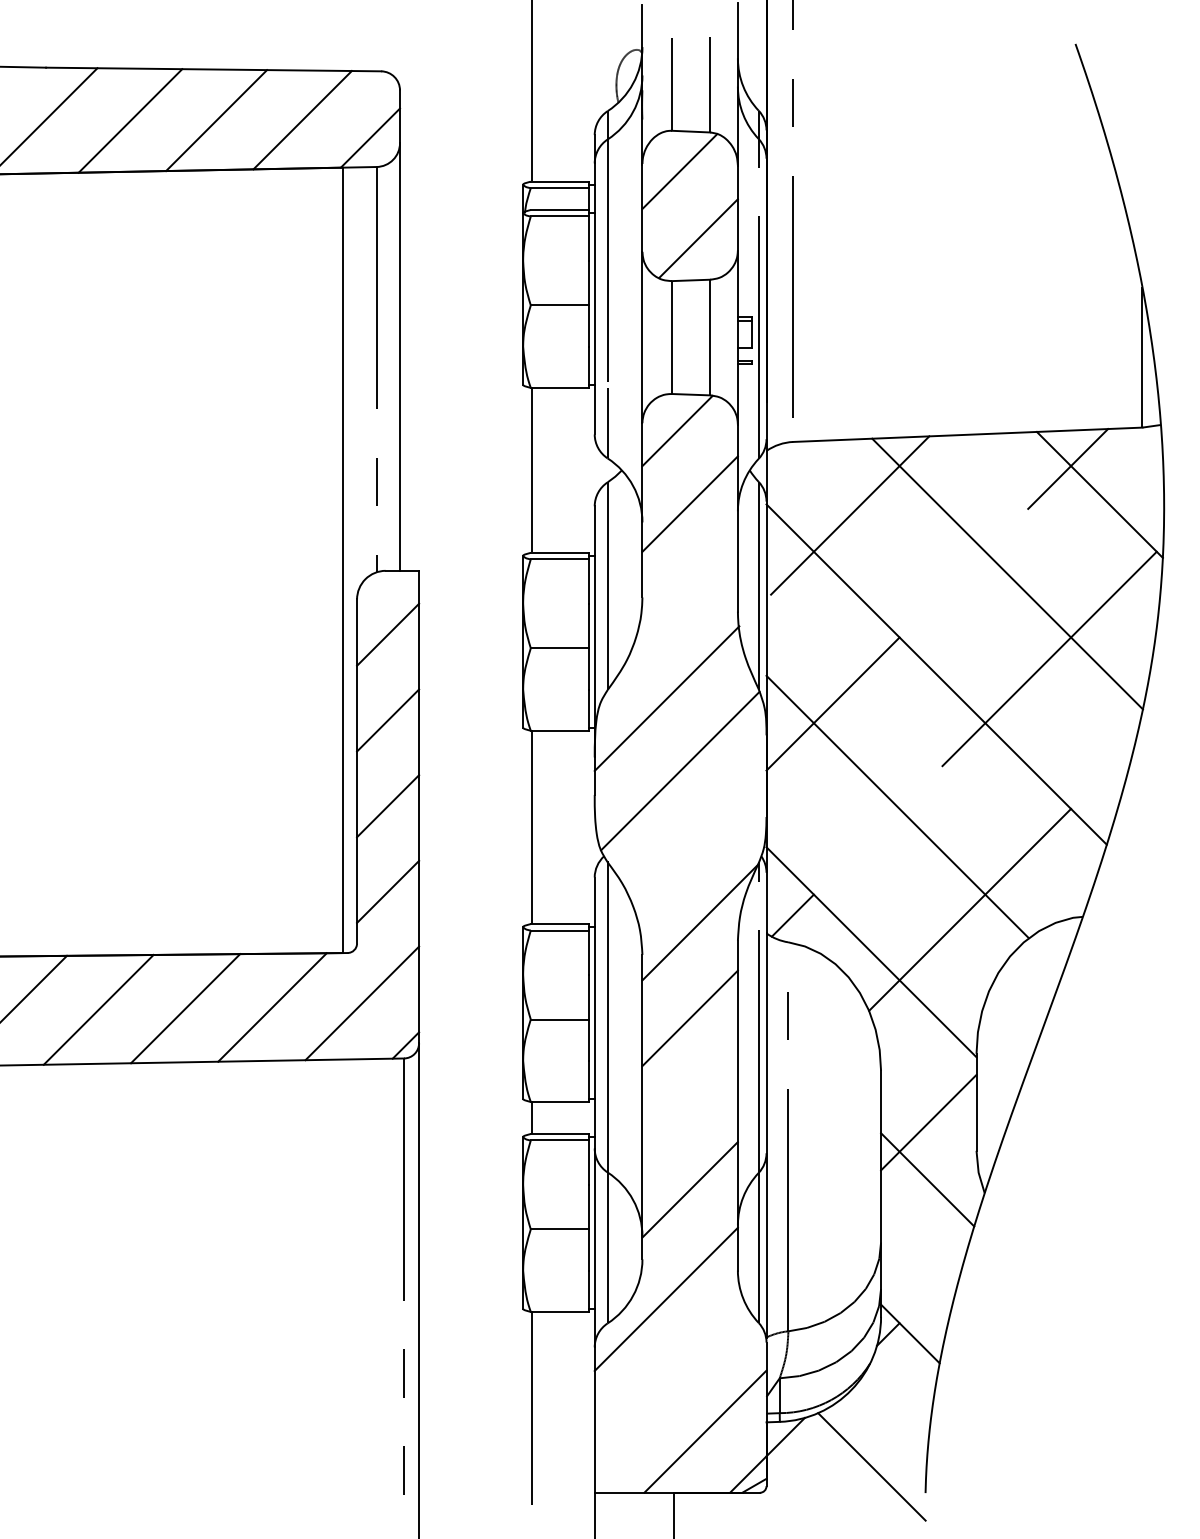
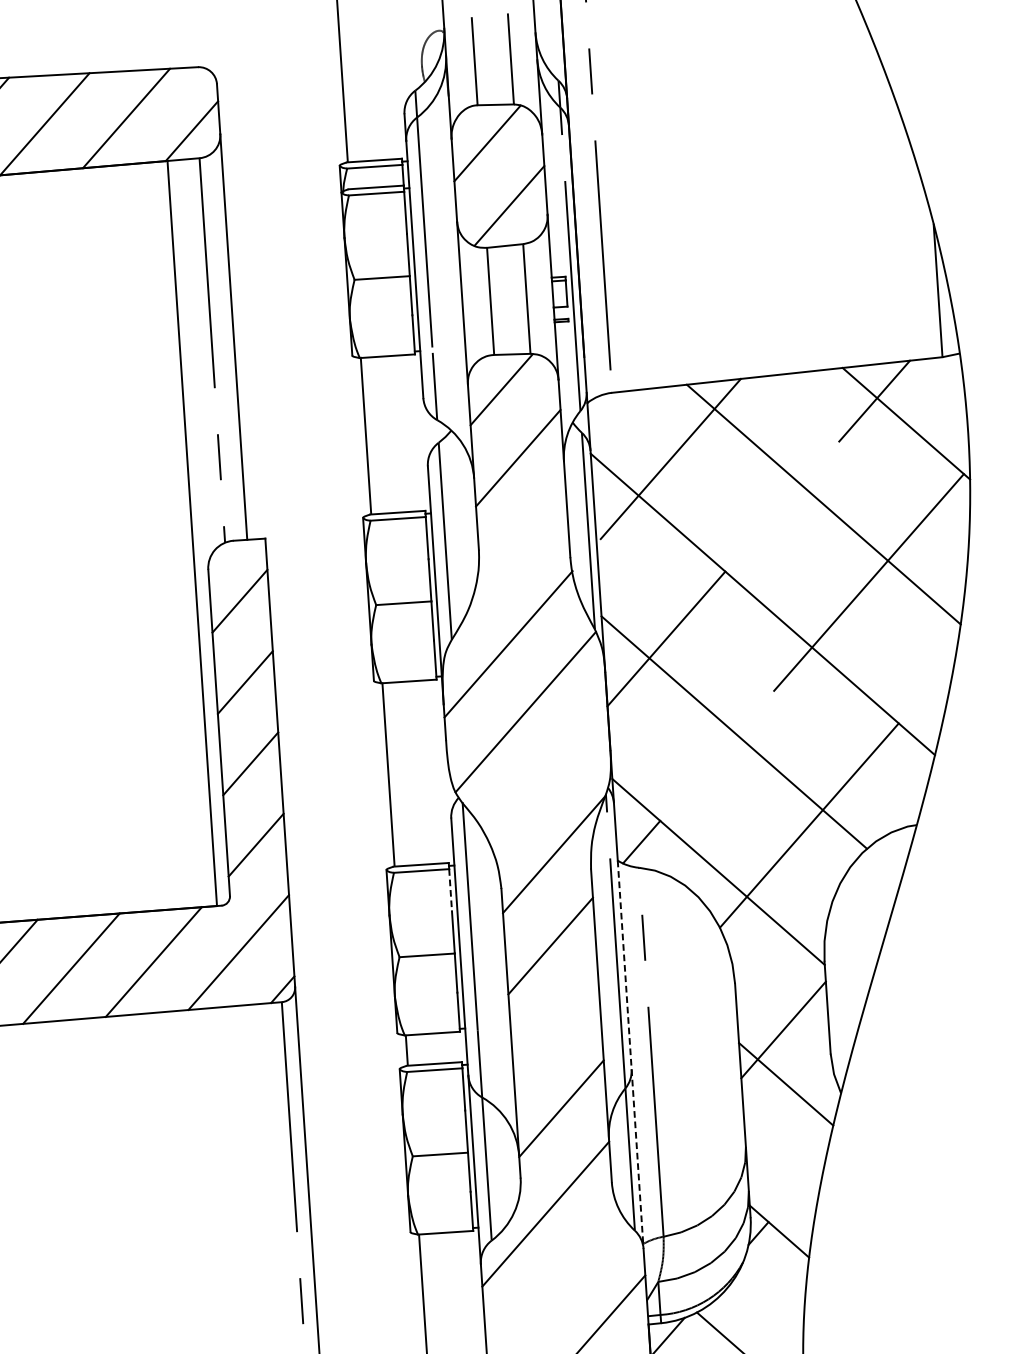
line: (589, 953) -> (451, 890), solid -> dashed
line: (766, 1135) -> (630, 1052), solid -> dashed

